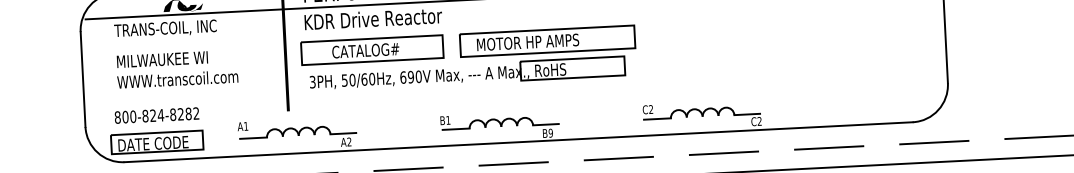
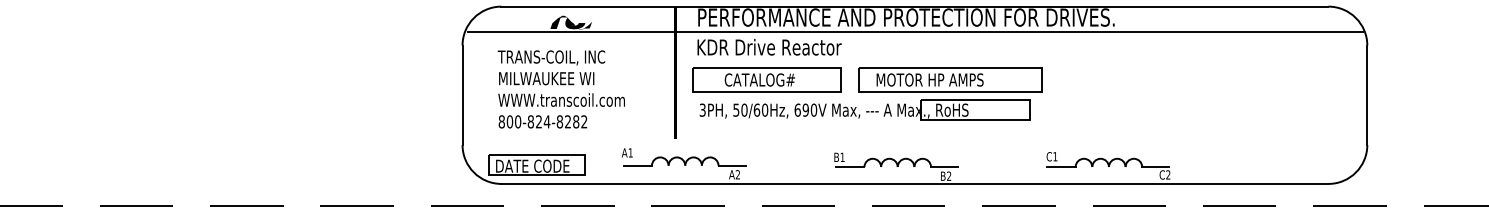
text: (165, 28) -> (551, 57), moved
text: (651, 109) -> (1055, 156), C2 -> C1
text: (156, 115) -> (542, 121), moved
text: (551, 132) -> (949, 175), B9 -> B2

